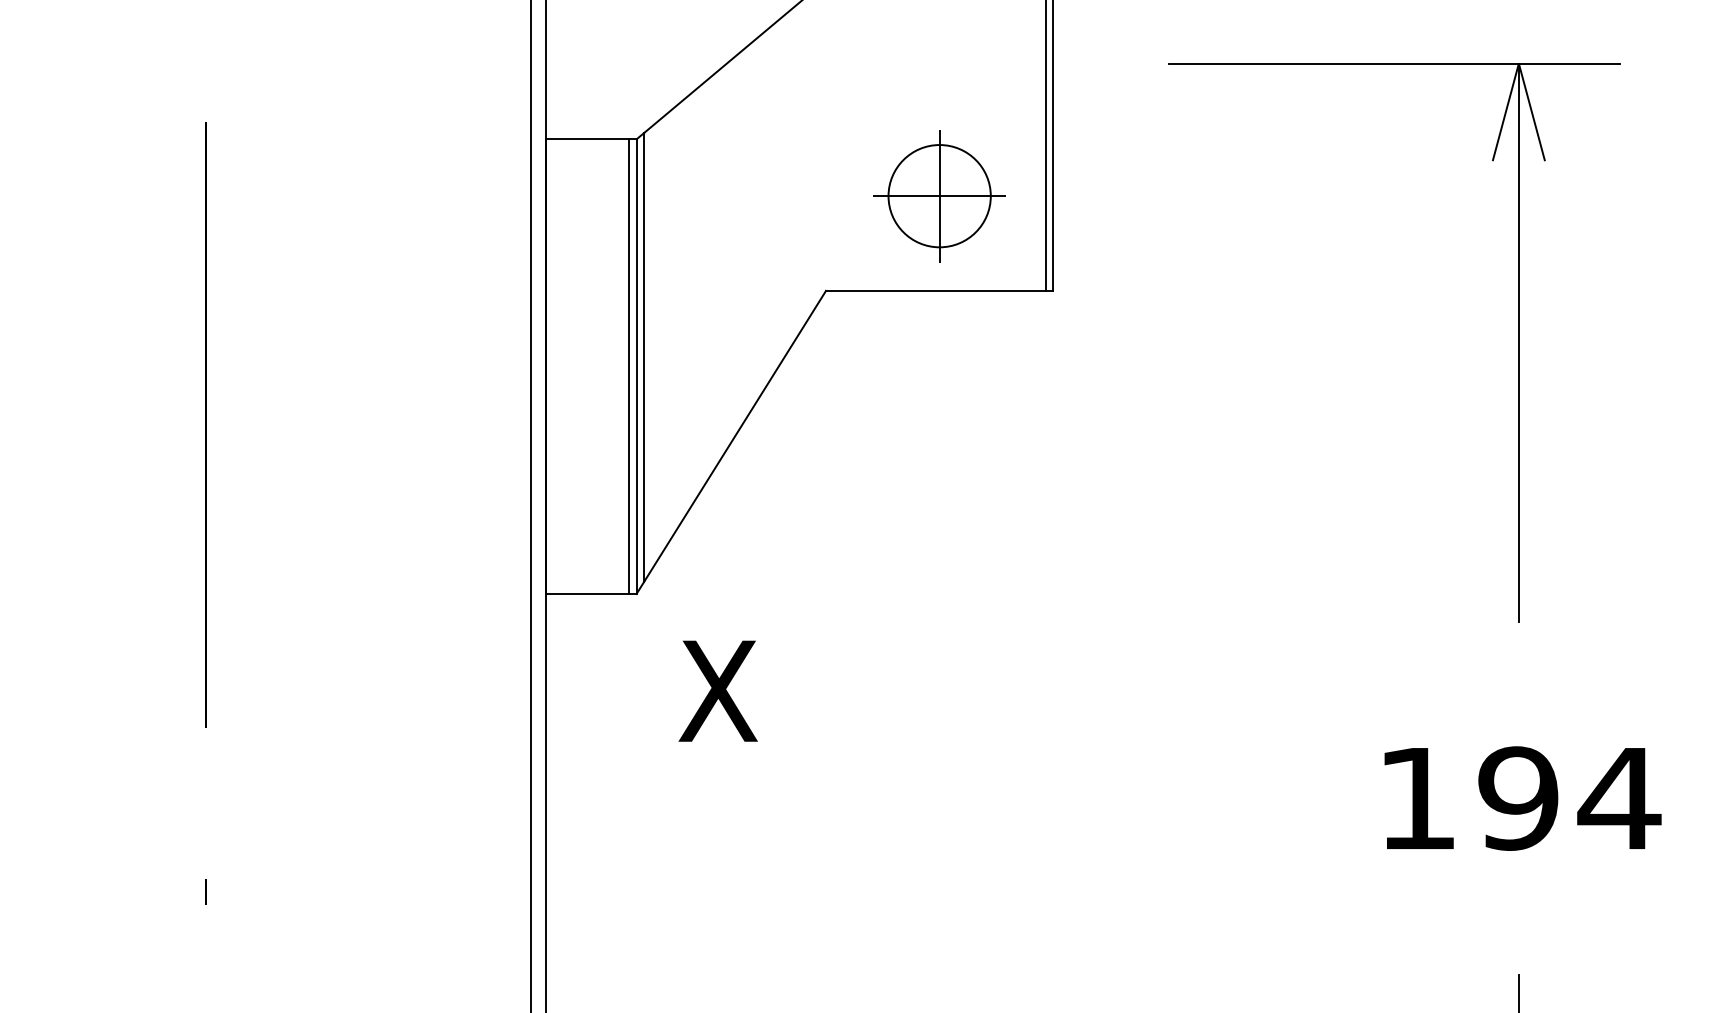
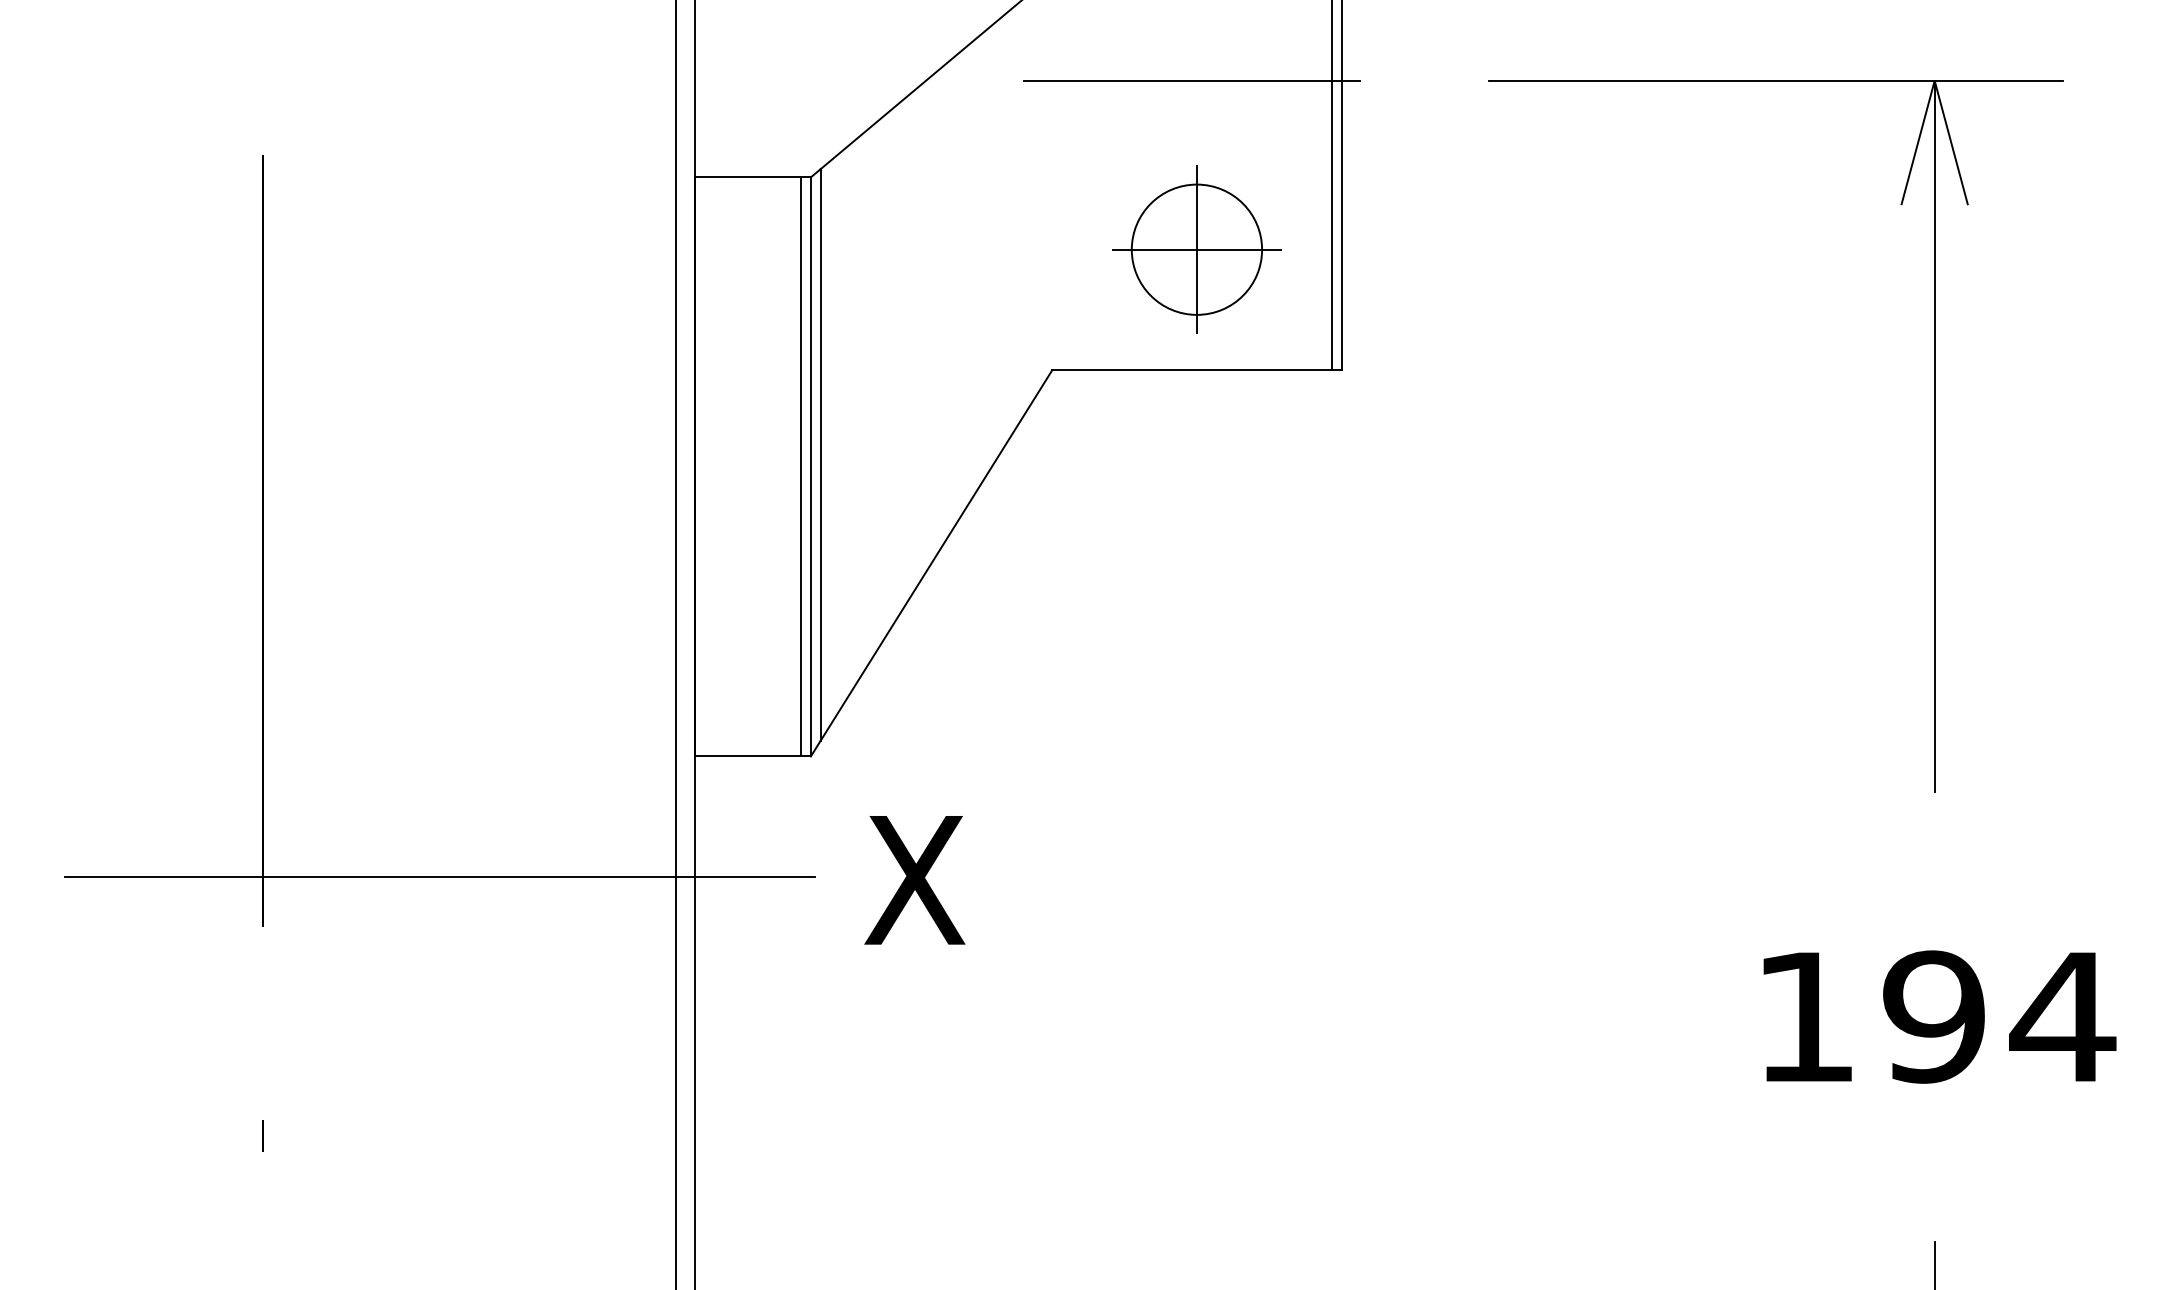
line: (936, 63) -> (1192, 80), added
line: (345, 689) -> (440, 877), added

